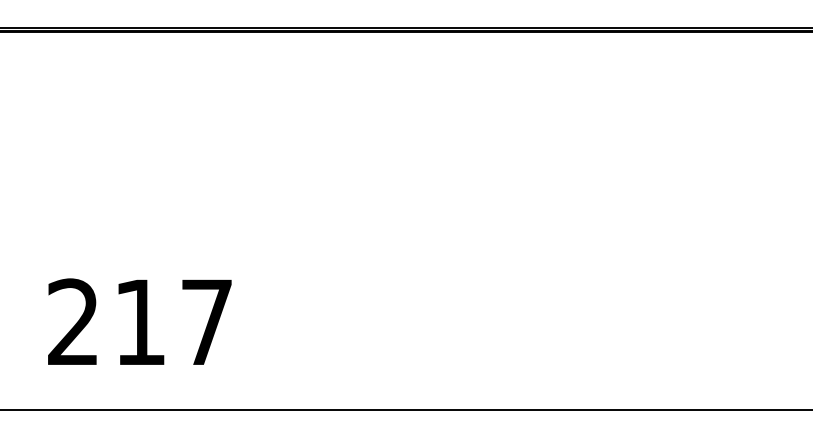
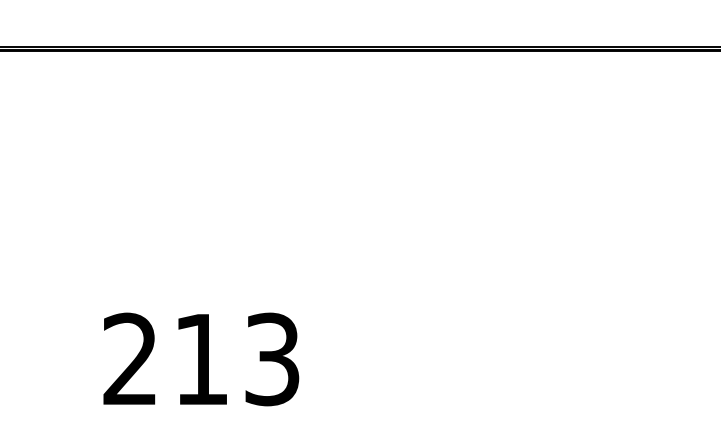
text: (206, 322) -> (271, 359), 217 -> 213

